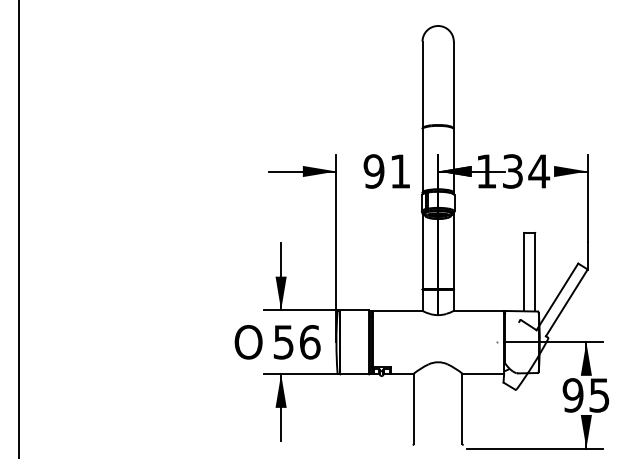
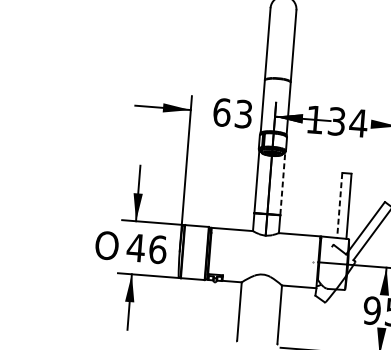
text: (386, 171) -> (232, 113), 91 -> 63
line: (453, 251) -> (282, 183), solid -> dashed
line: (524, 272) -> (339, 205), solid -> dashed
text: (283, 342) -> (135, 248), 56 -> 46

